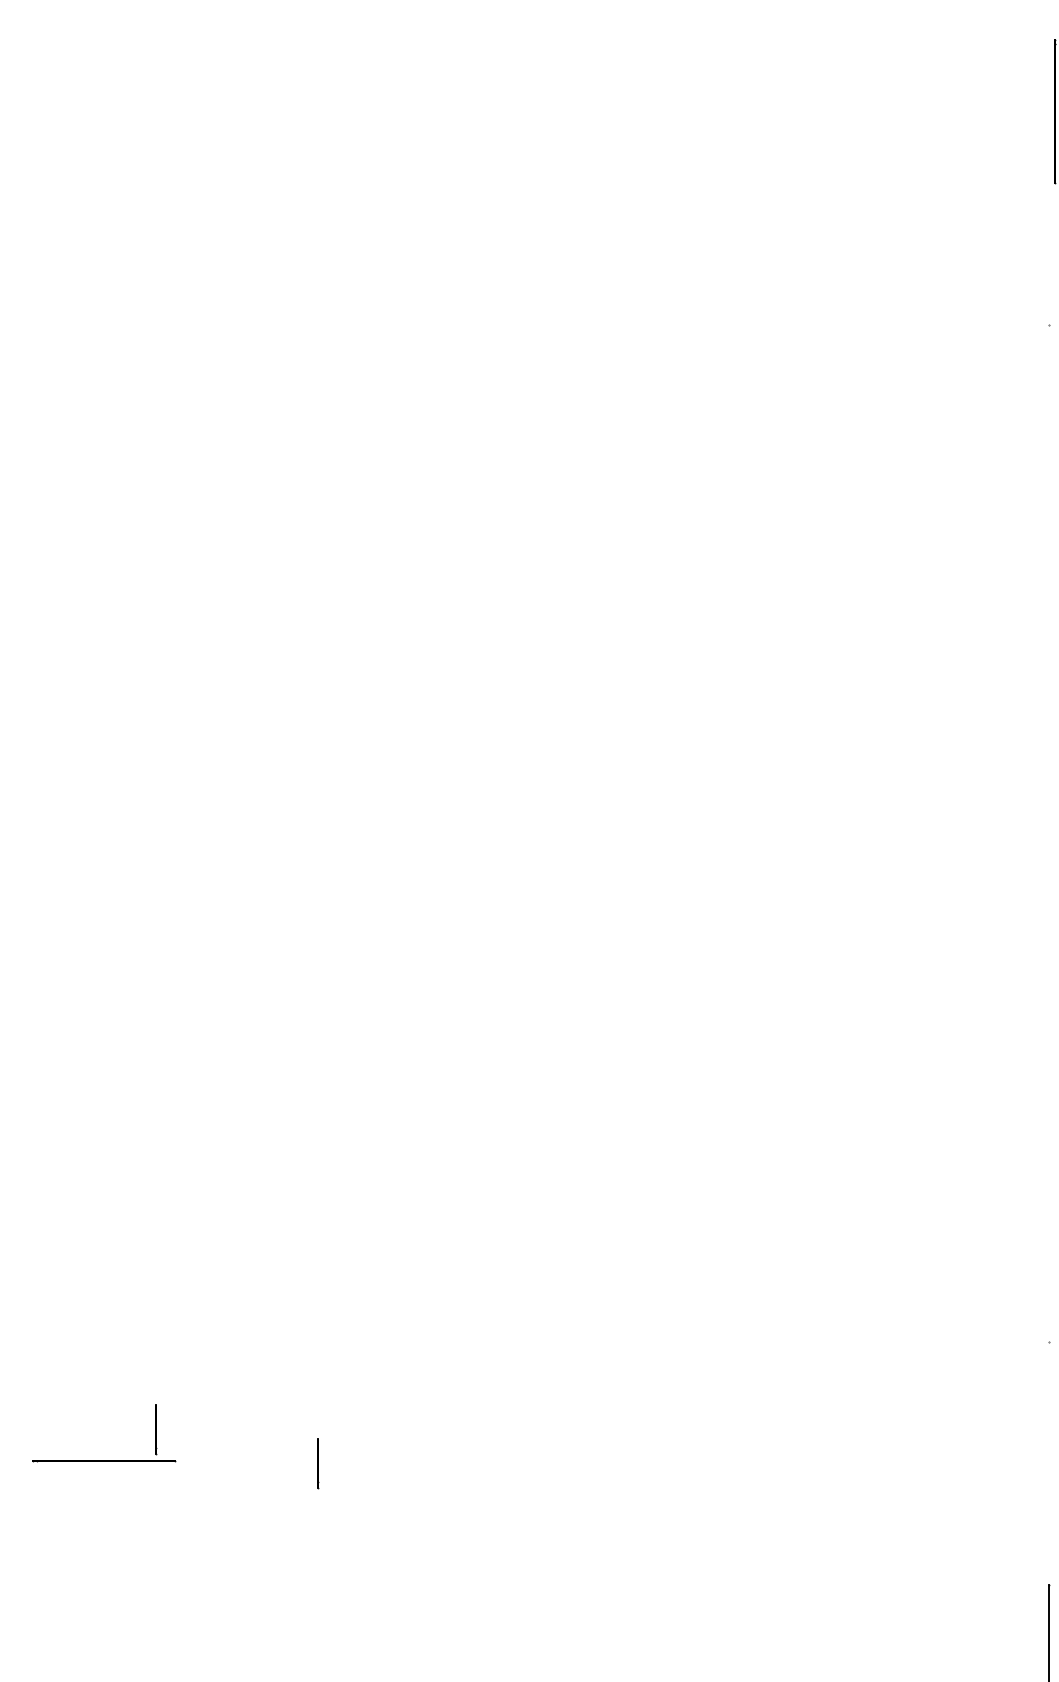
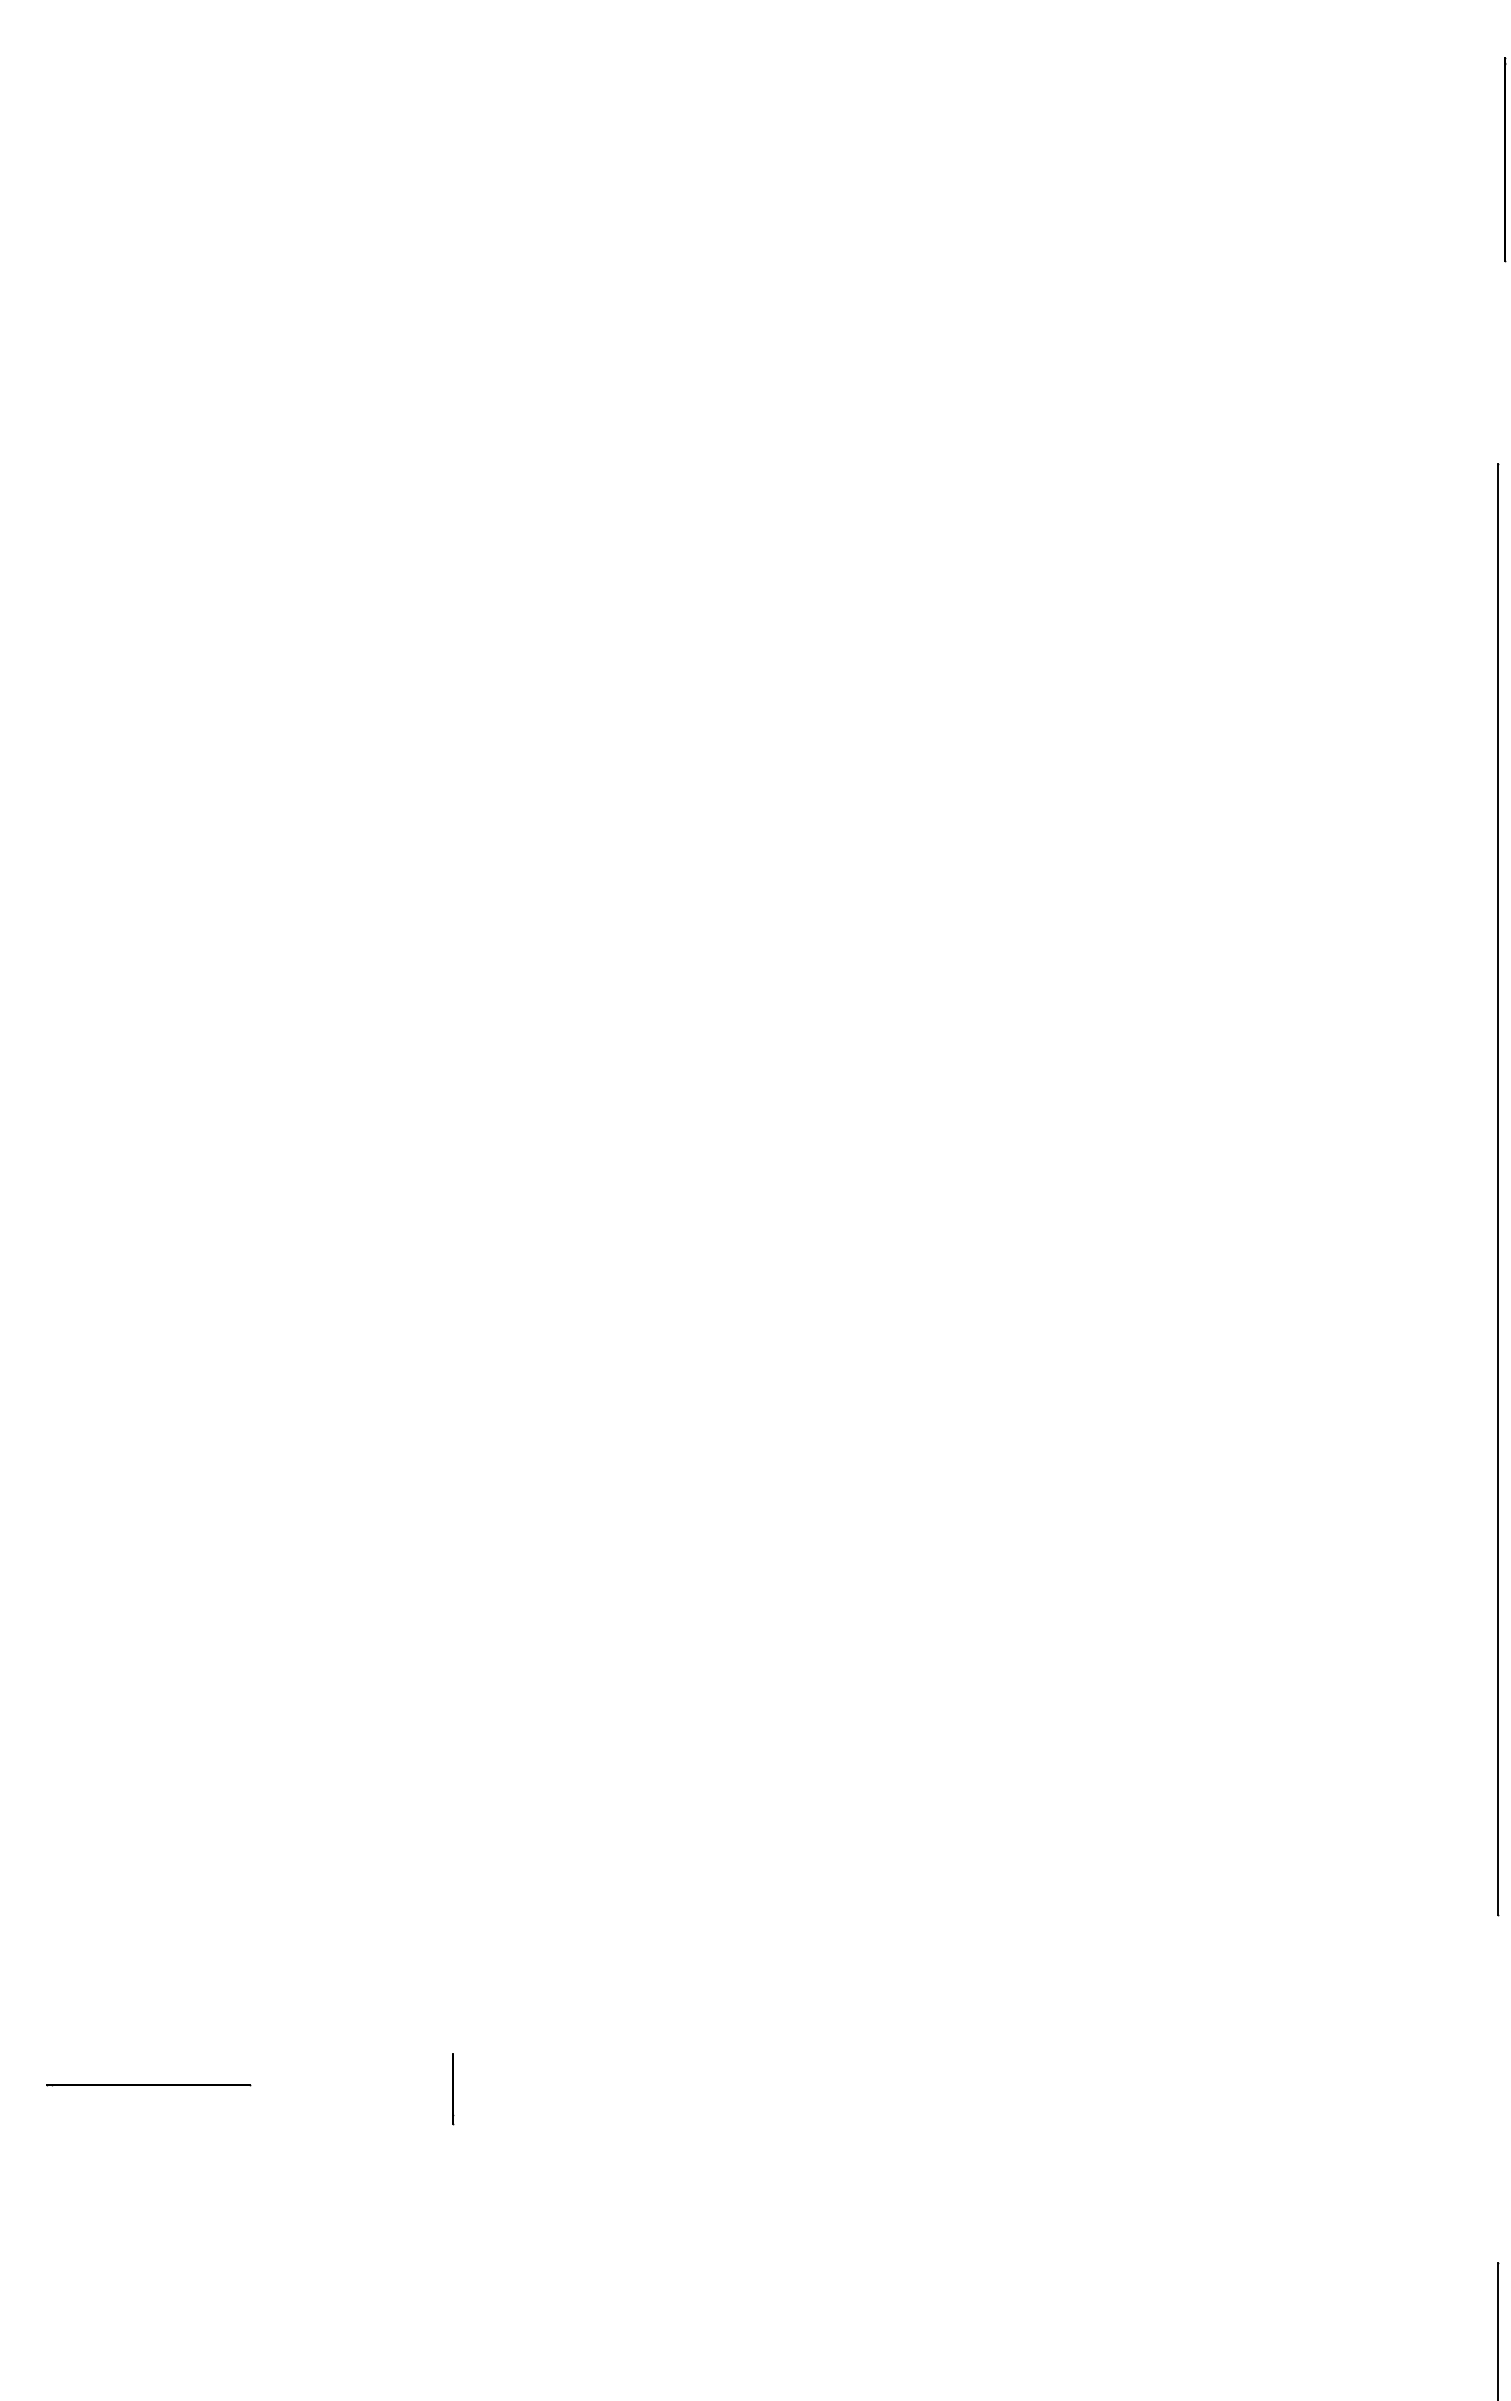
line: (1049, 833) -> (1497, 1189), added
line: (156, 1430) -> (223, 2041), removed

